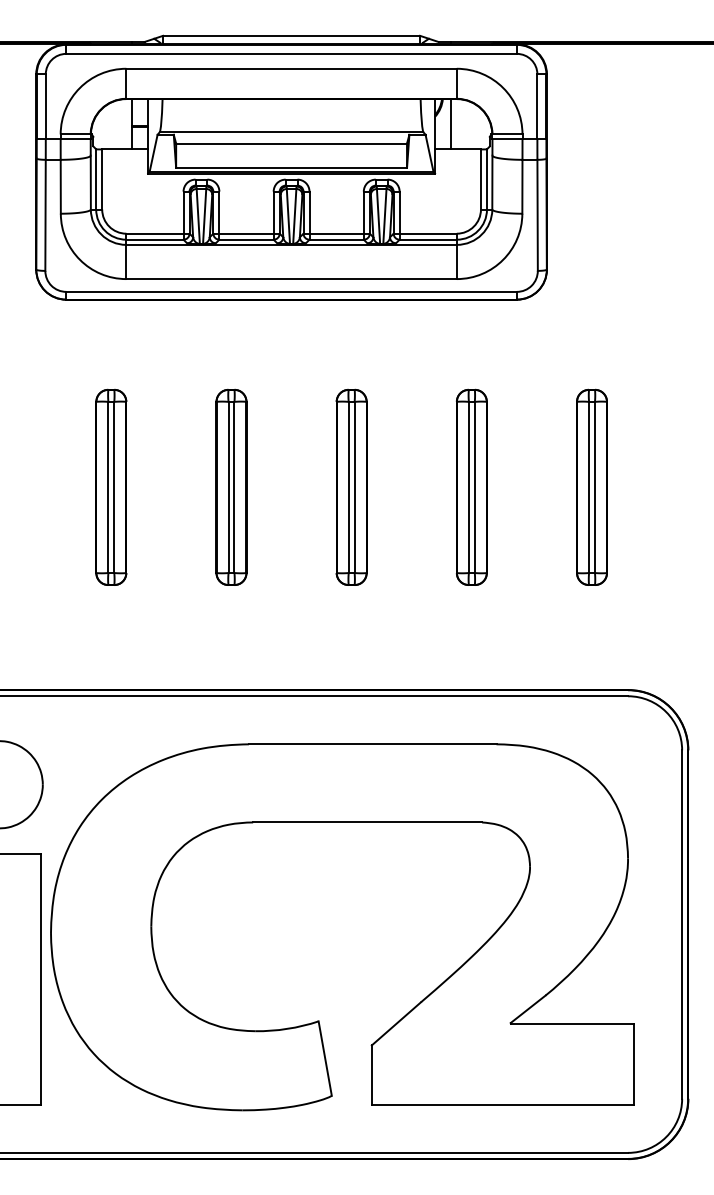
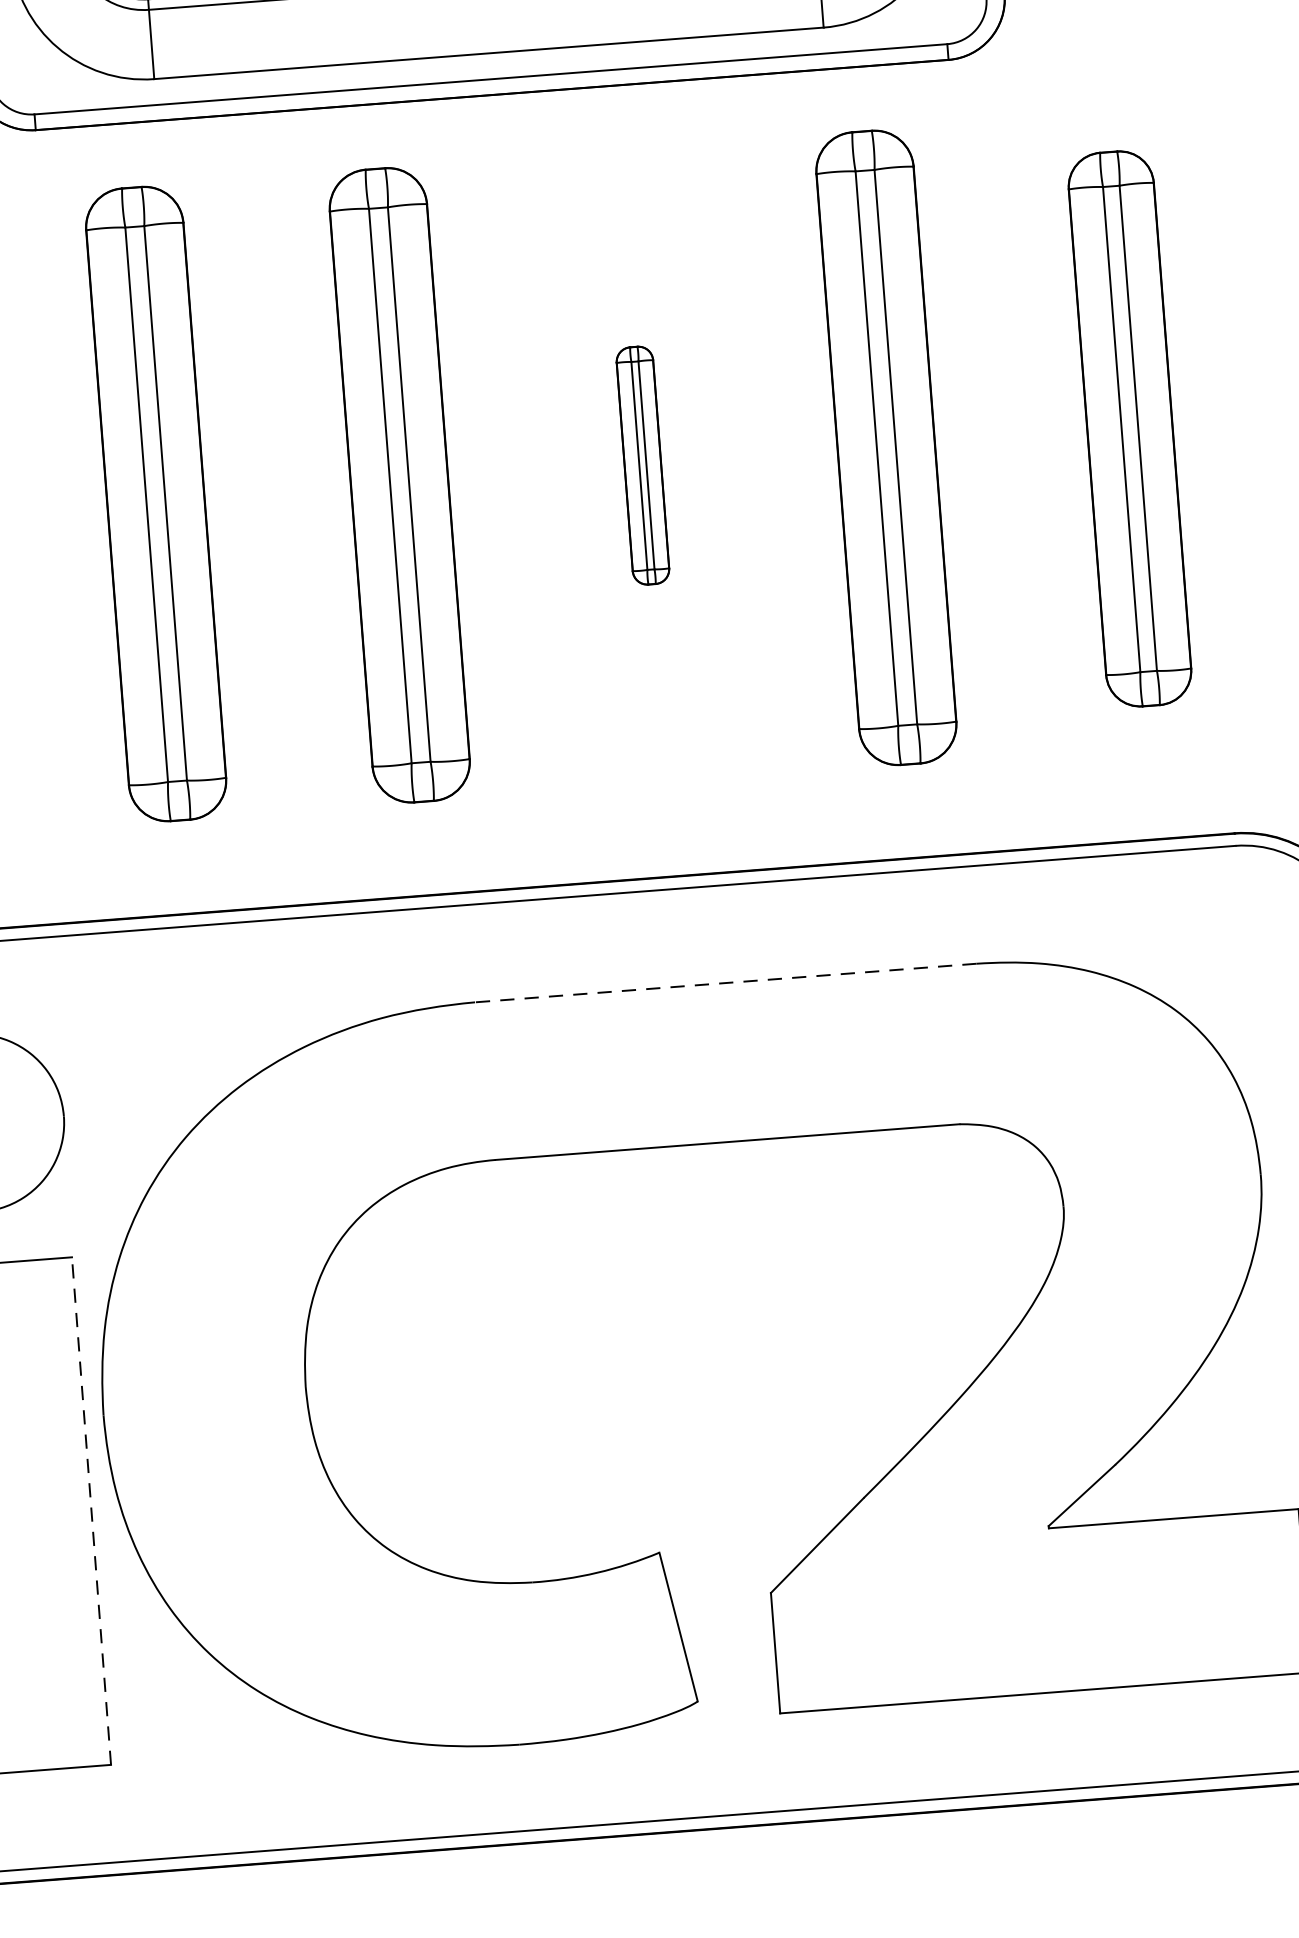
part: (111, 486) -> (156, 501), size x1.6
part: (231, 486) -> (399, 482), size x1.6
part: (351, 486) -> (642, 464), size x0.6
part: (471, 486) -> (885, 445), size x1.6
part: (591, 486) -> (1128, 426), size x1.4
line: (372, 744) -> (725, 983), solid -> dashed
line: (41, 979) -> (91, 1511), solid -> dashed

